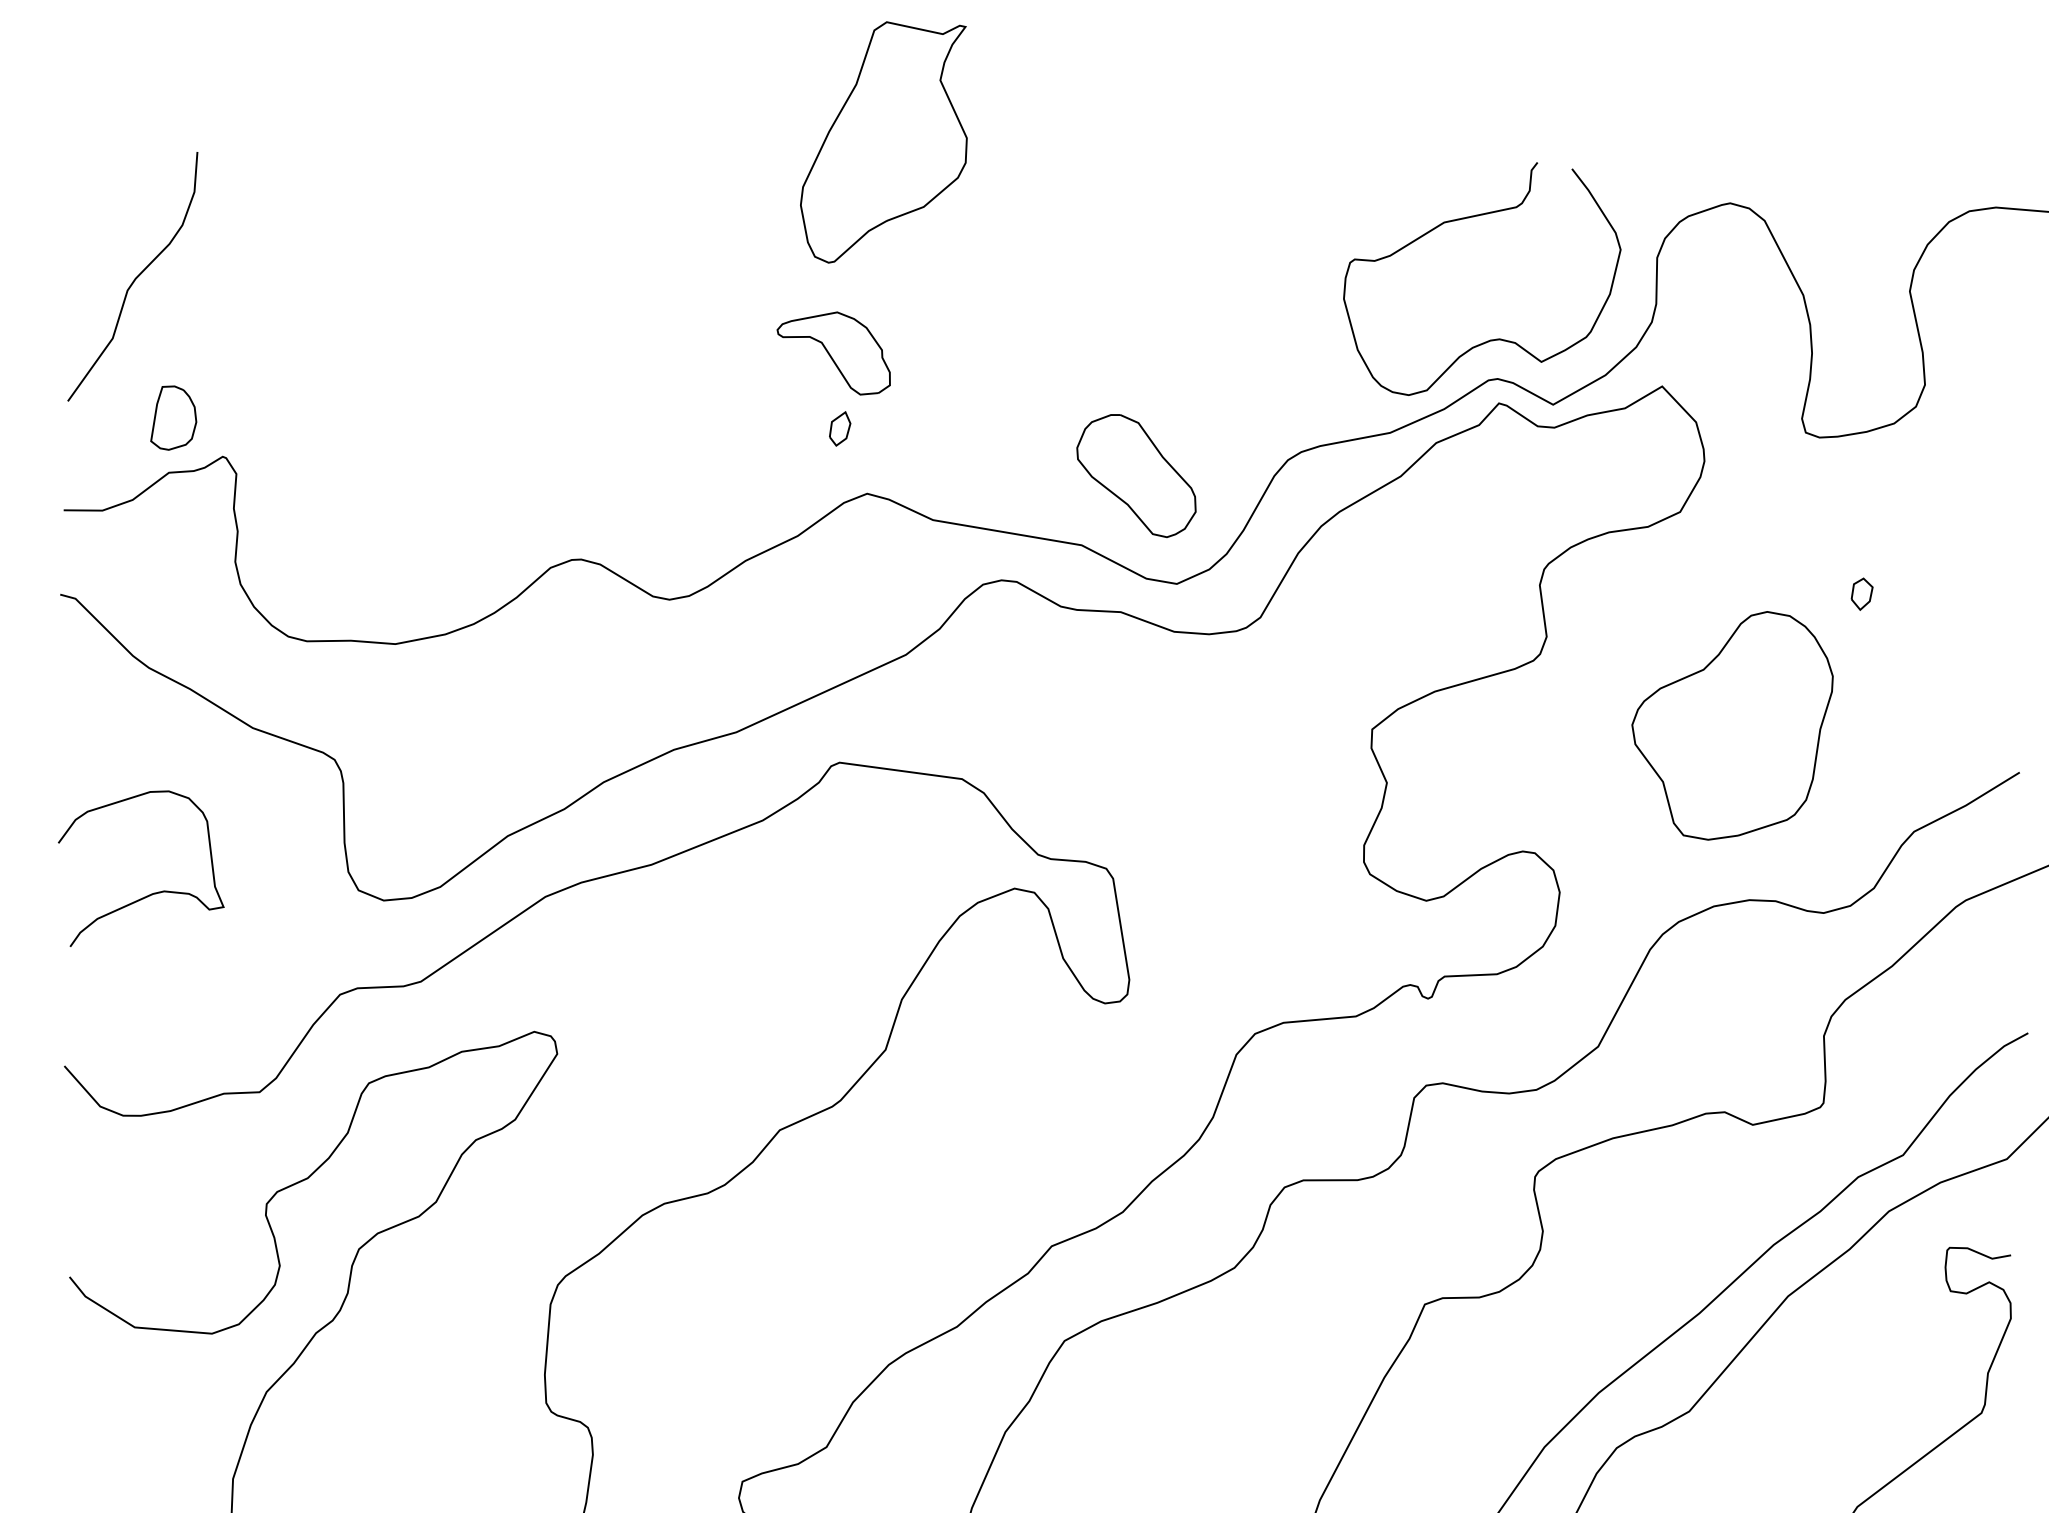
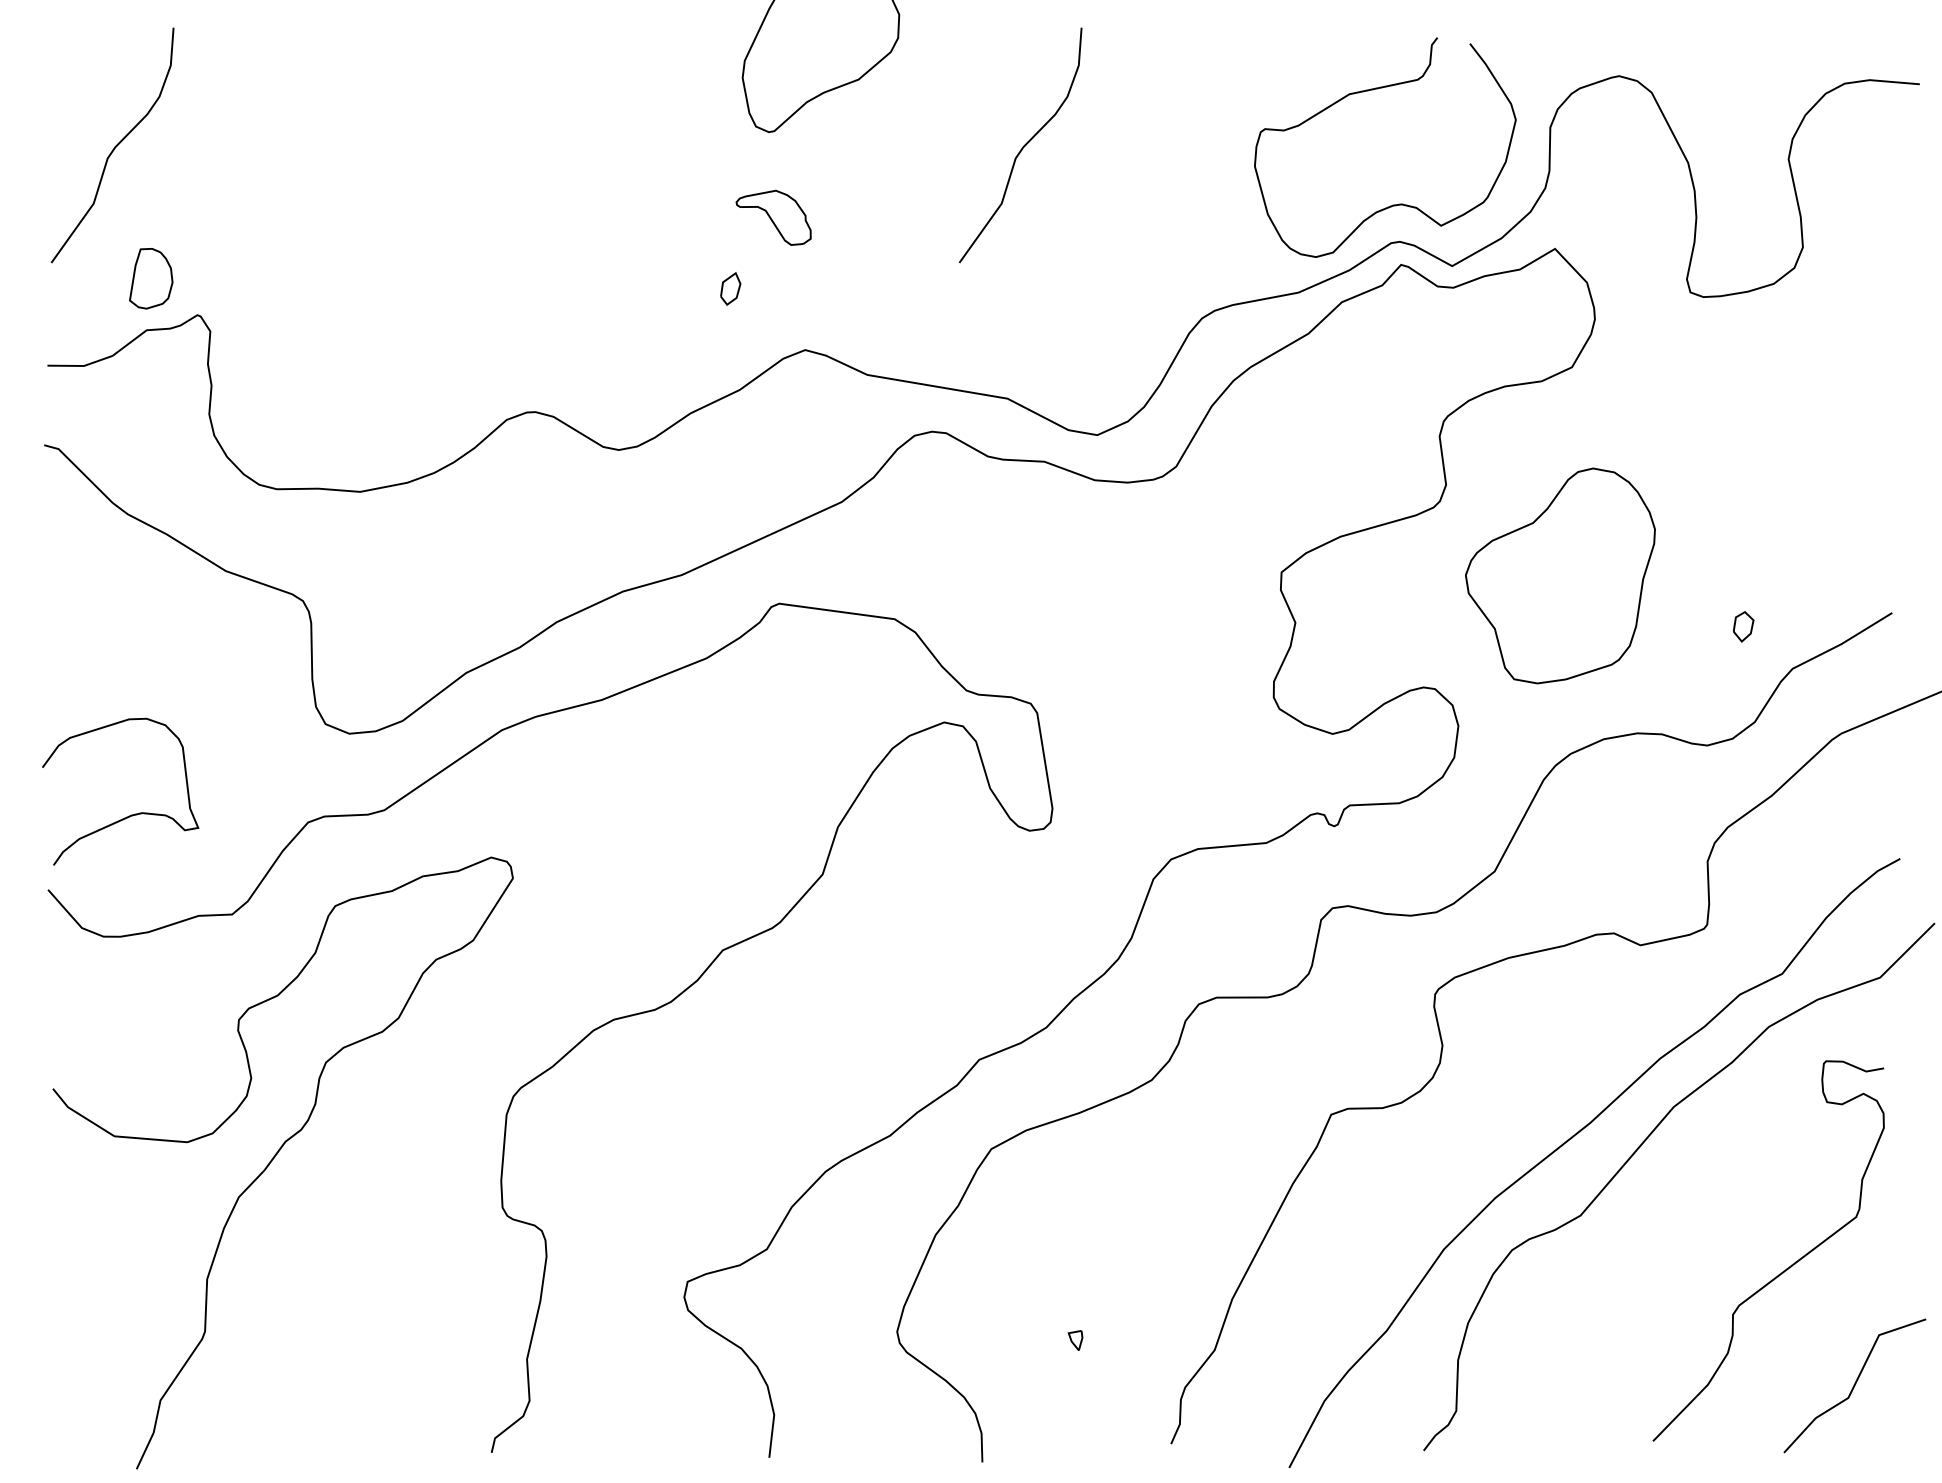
curve: (1097, 277) -> (1022, 146), added
part: (833, 353) -> (773, 217), size x0.7
part: (839, 428) -> (730, 288), moved
part: (1135, 475) -> (1058, 332), removed
part: (1862, 593) -> (1743, 626), moved
part: (1732, 725) -> (1560, 575), moved
curve: (152, 892) -> (131, 814), moved

